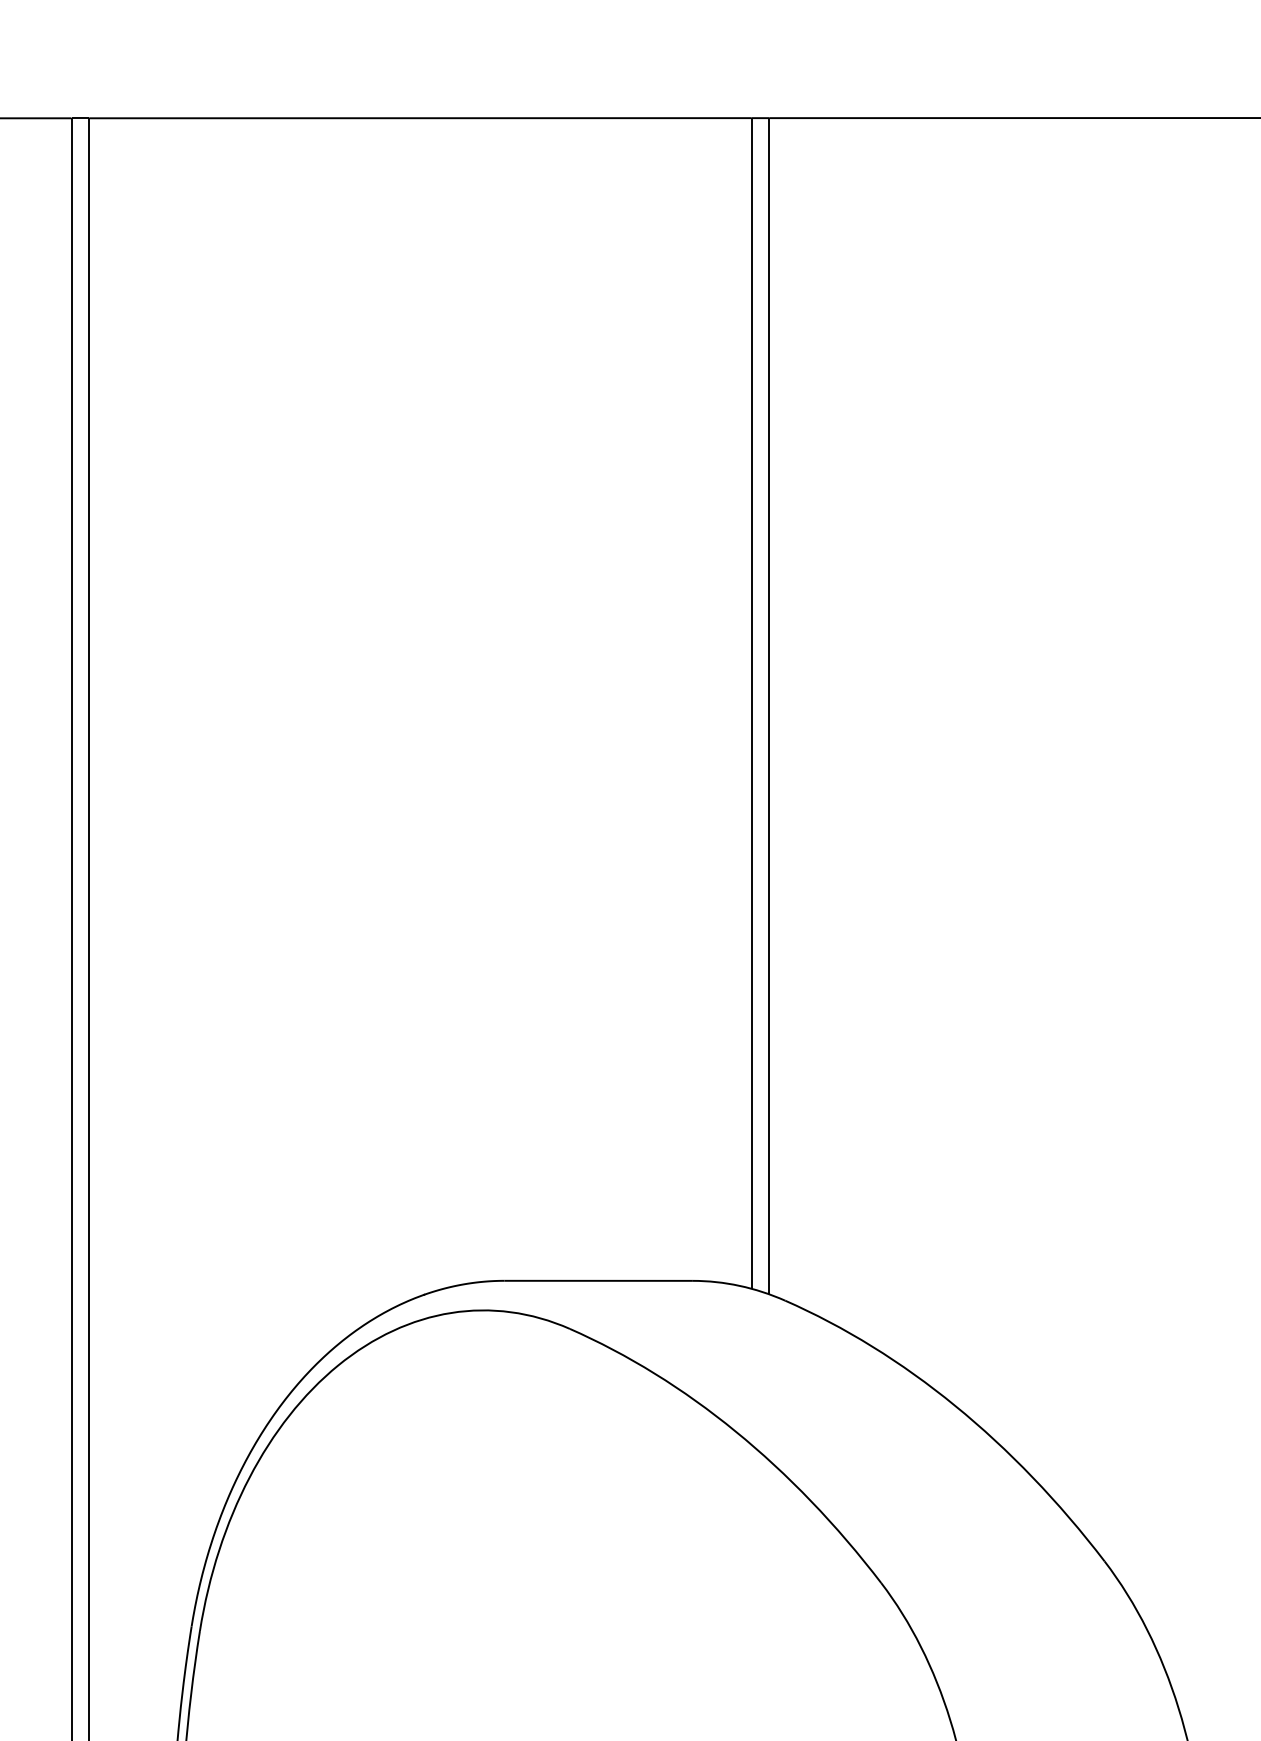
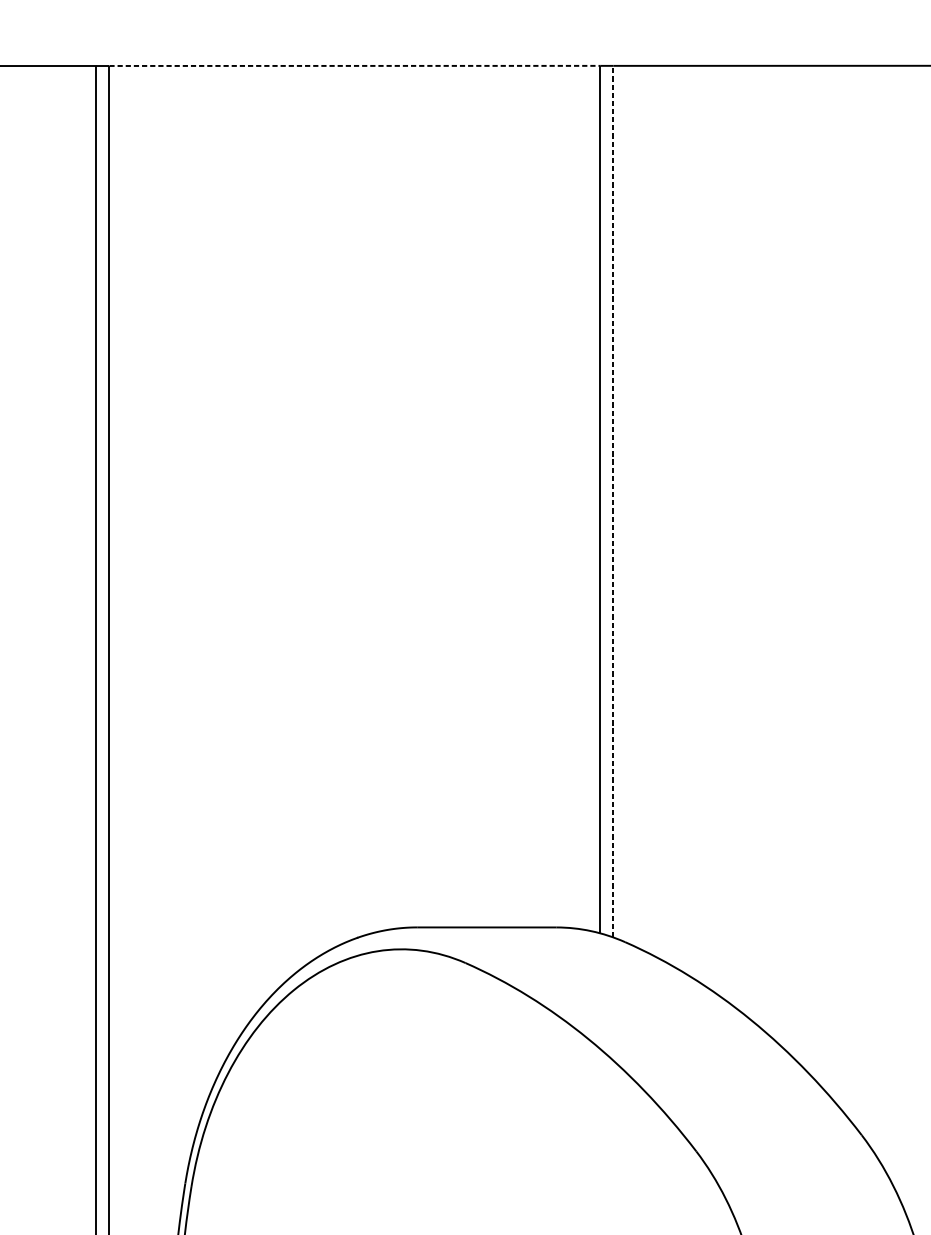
line: (420, 118) -> (354, 66), solid -> dashed
line: (769, 705) -> (613, 501), solid -> dashed

